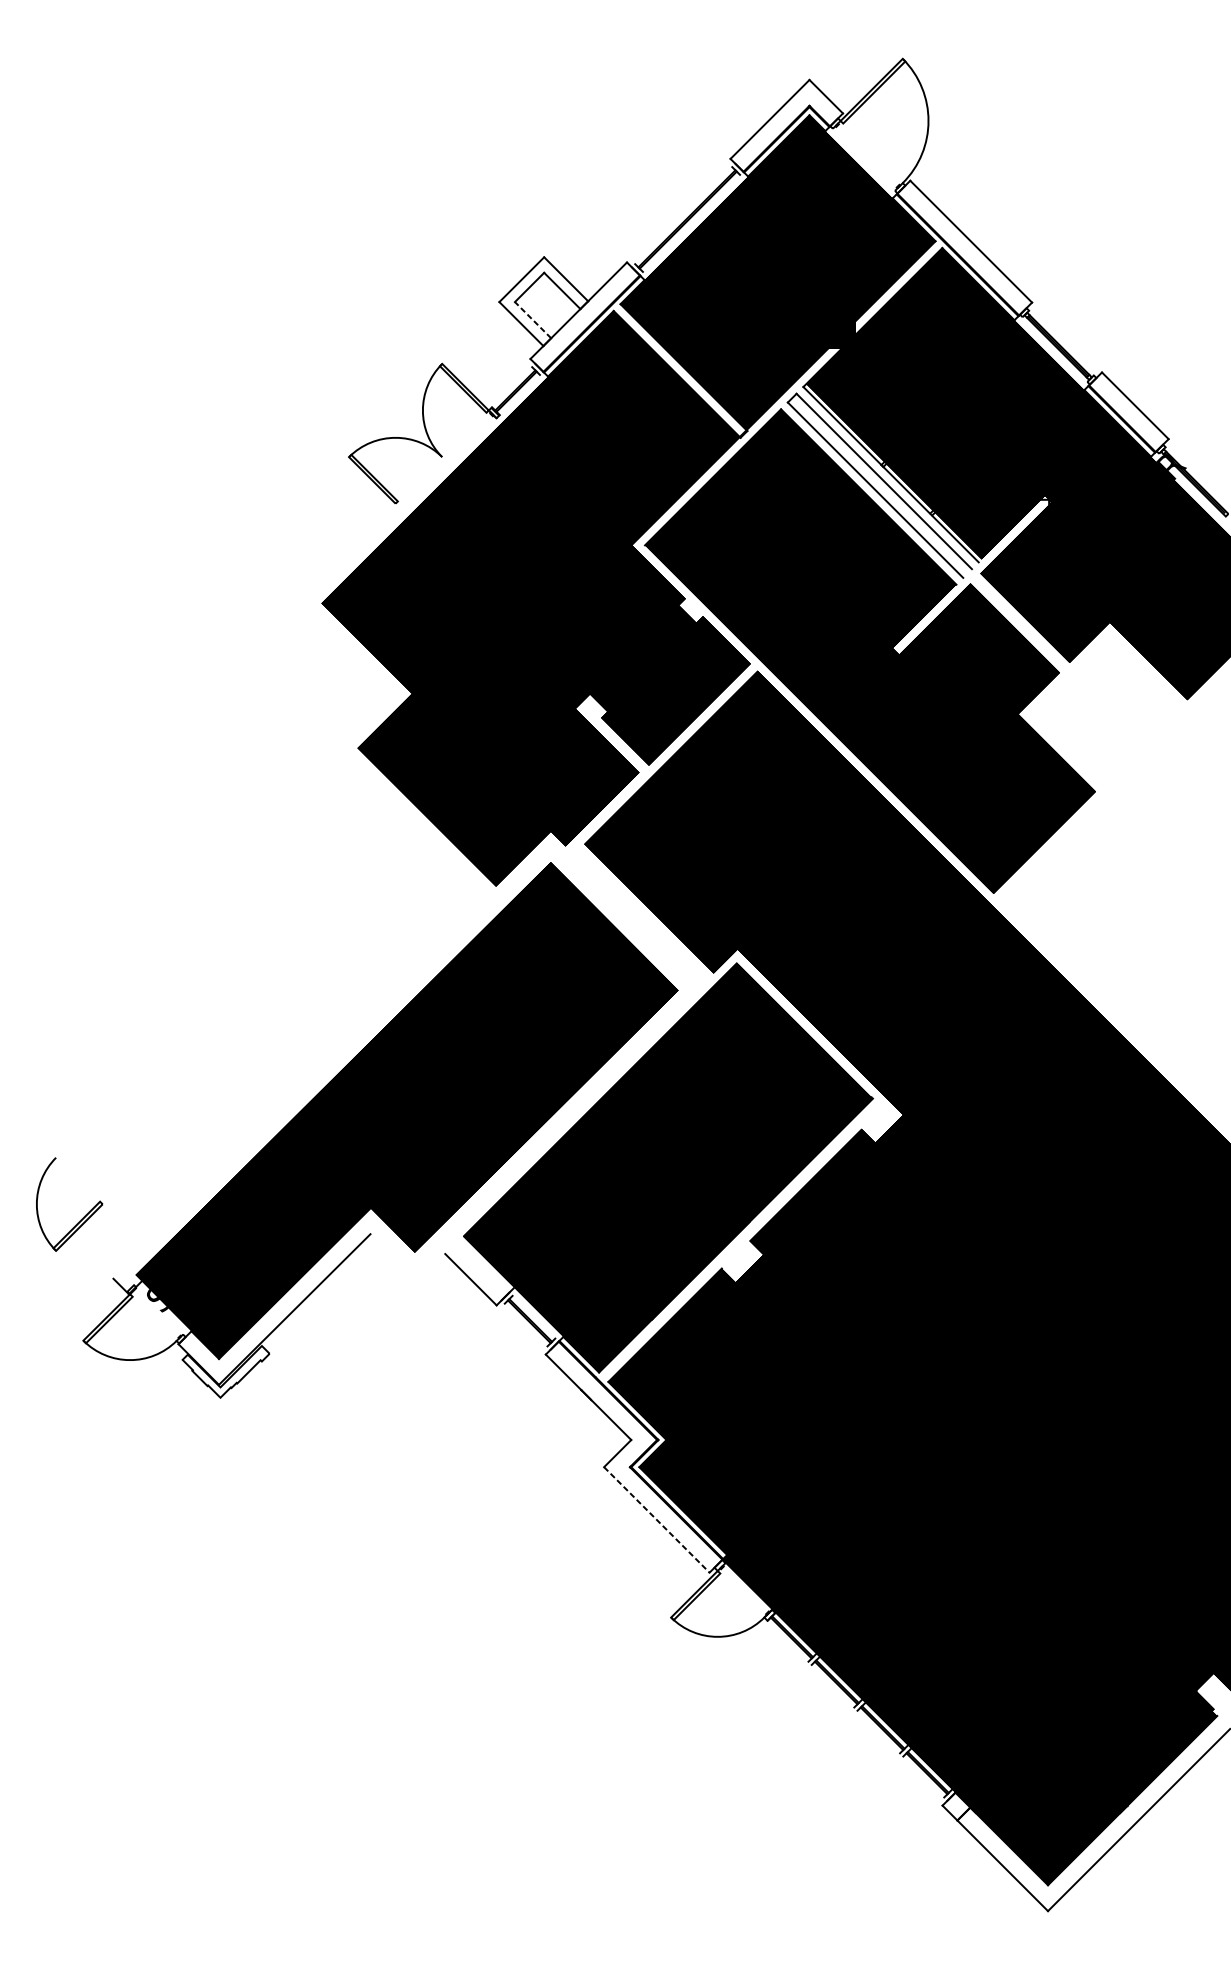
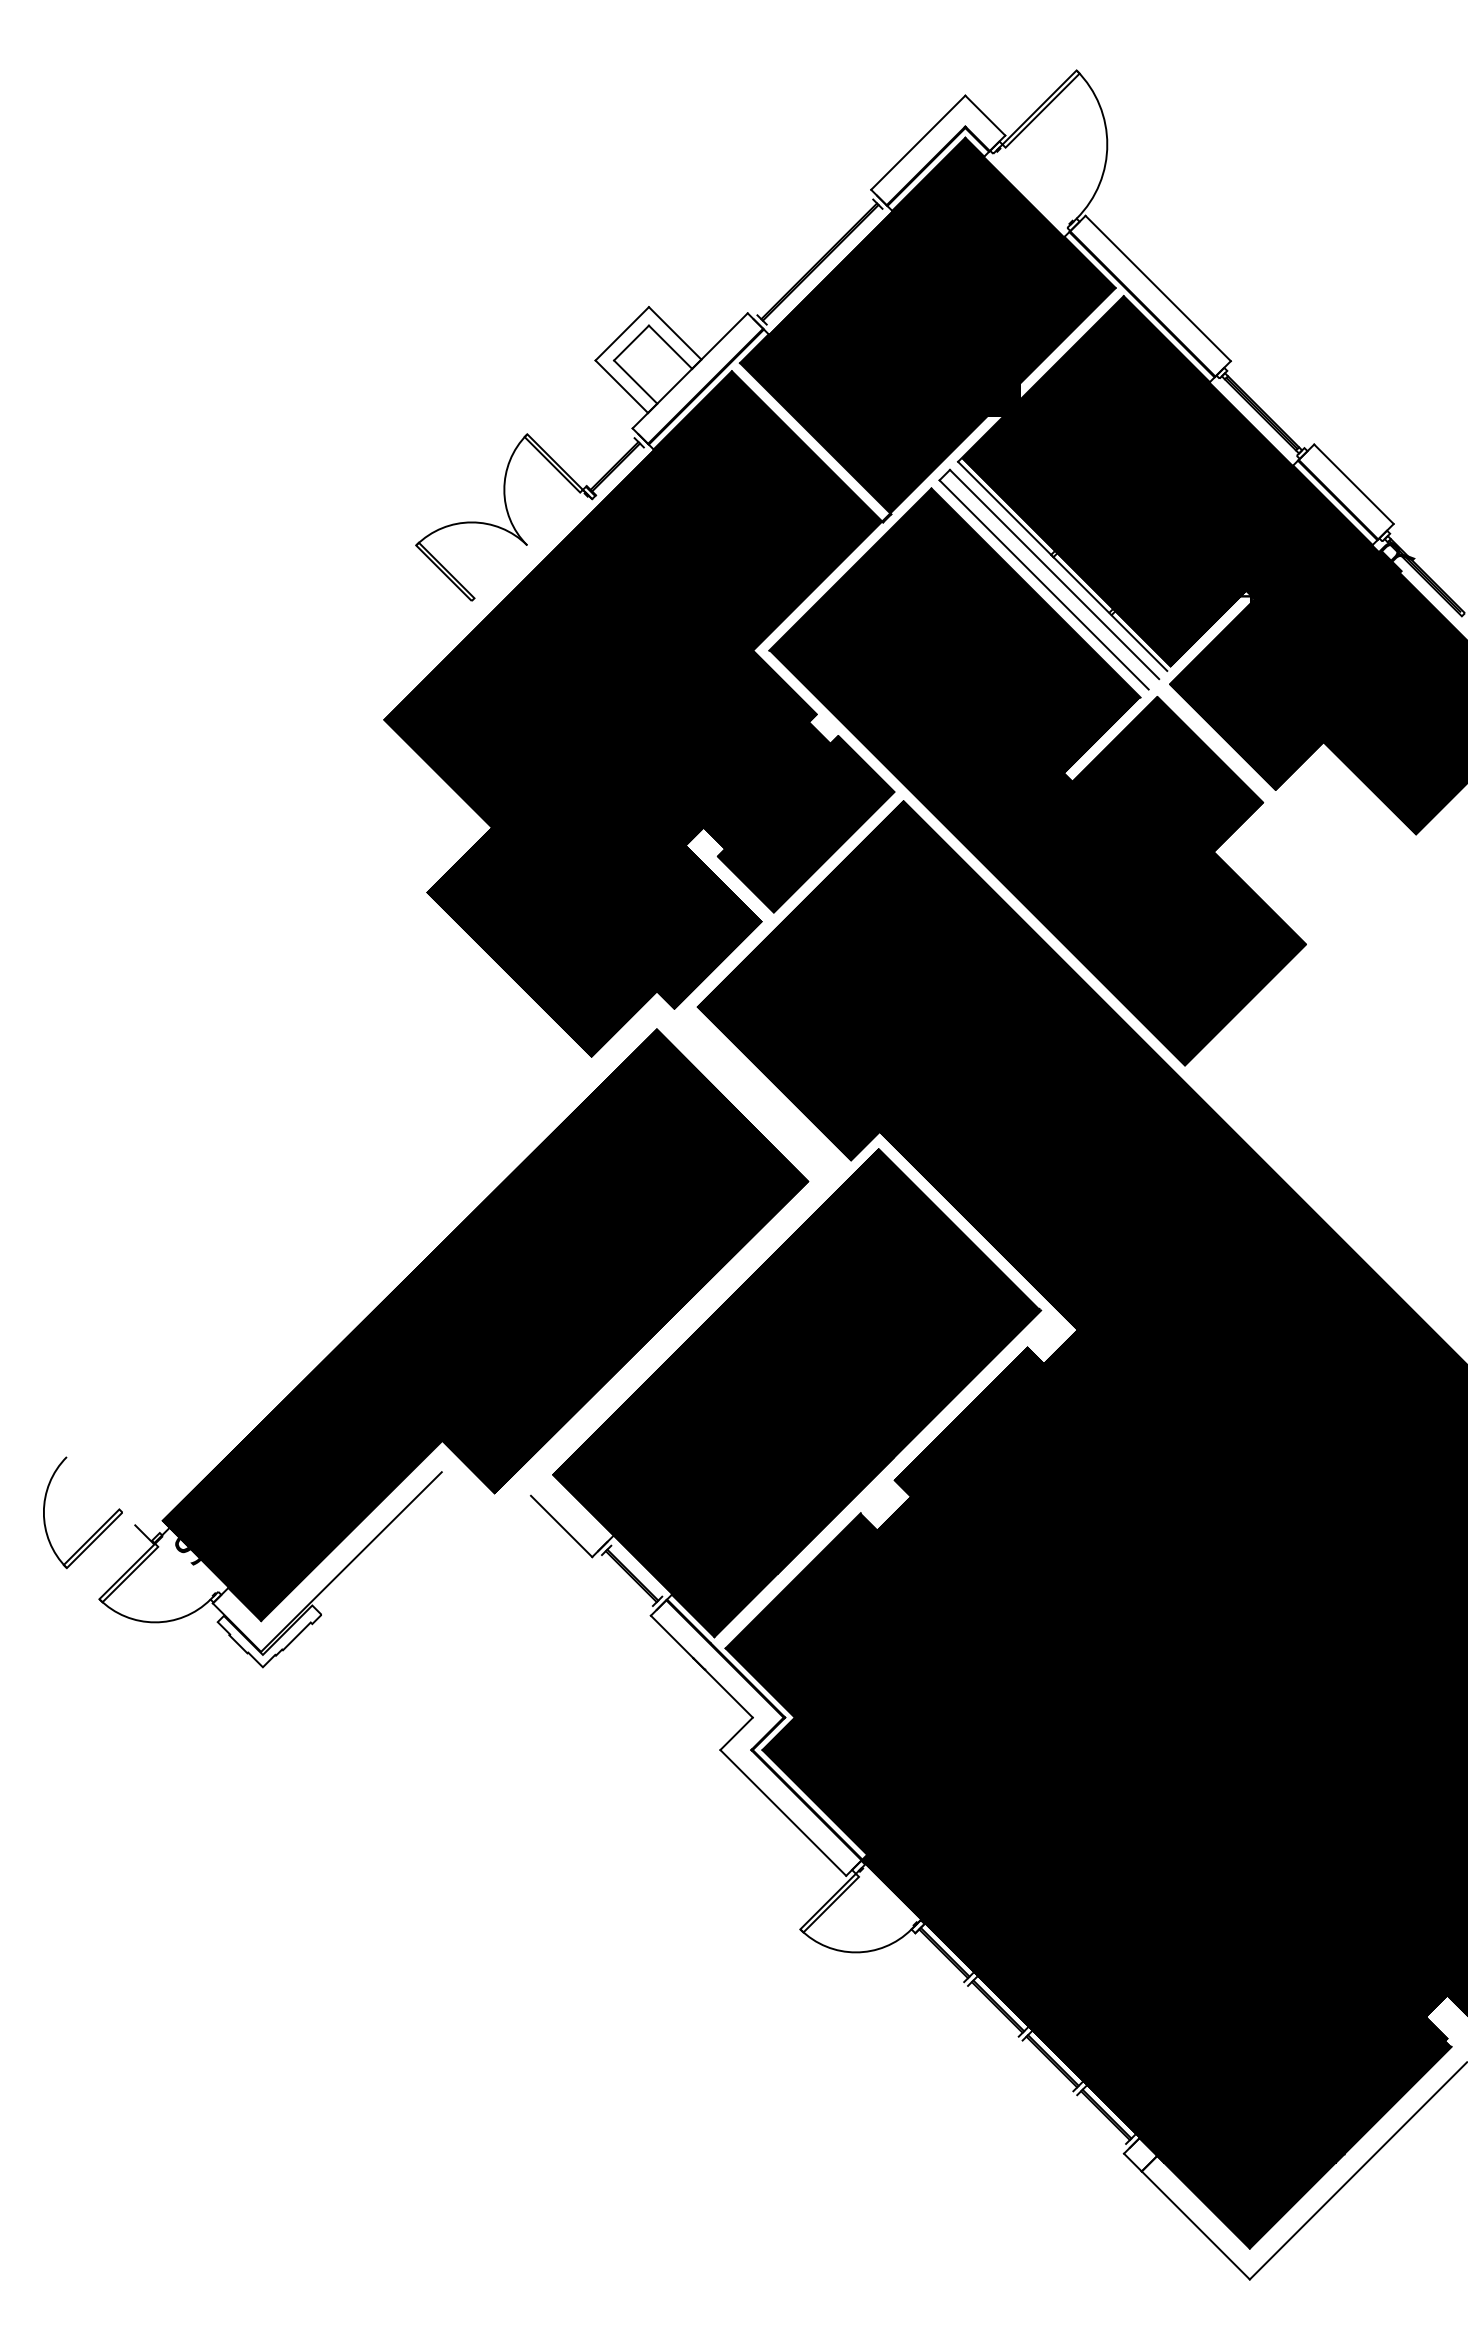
line: (532, 320) -> (635, 382), dashed -> solid
part: (82, 1217) -> (98, 1528), moved
line: (657, 1519) -> (783, 1812), dashed -> solid

